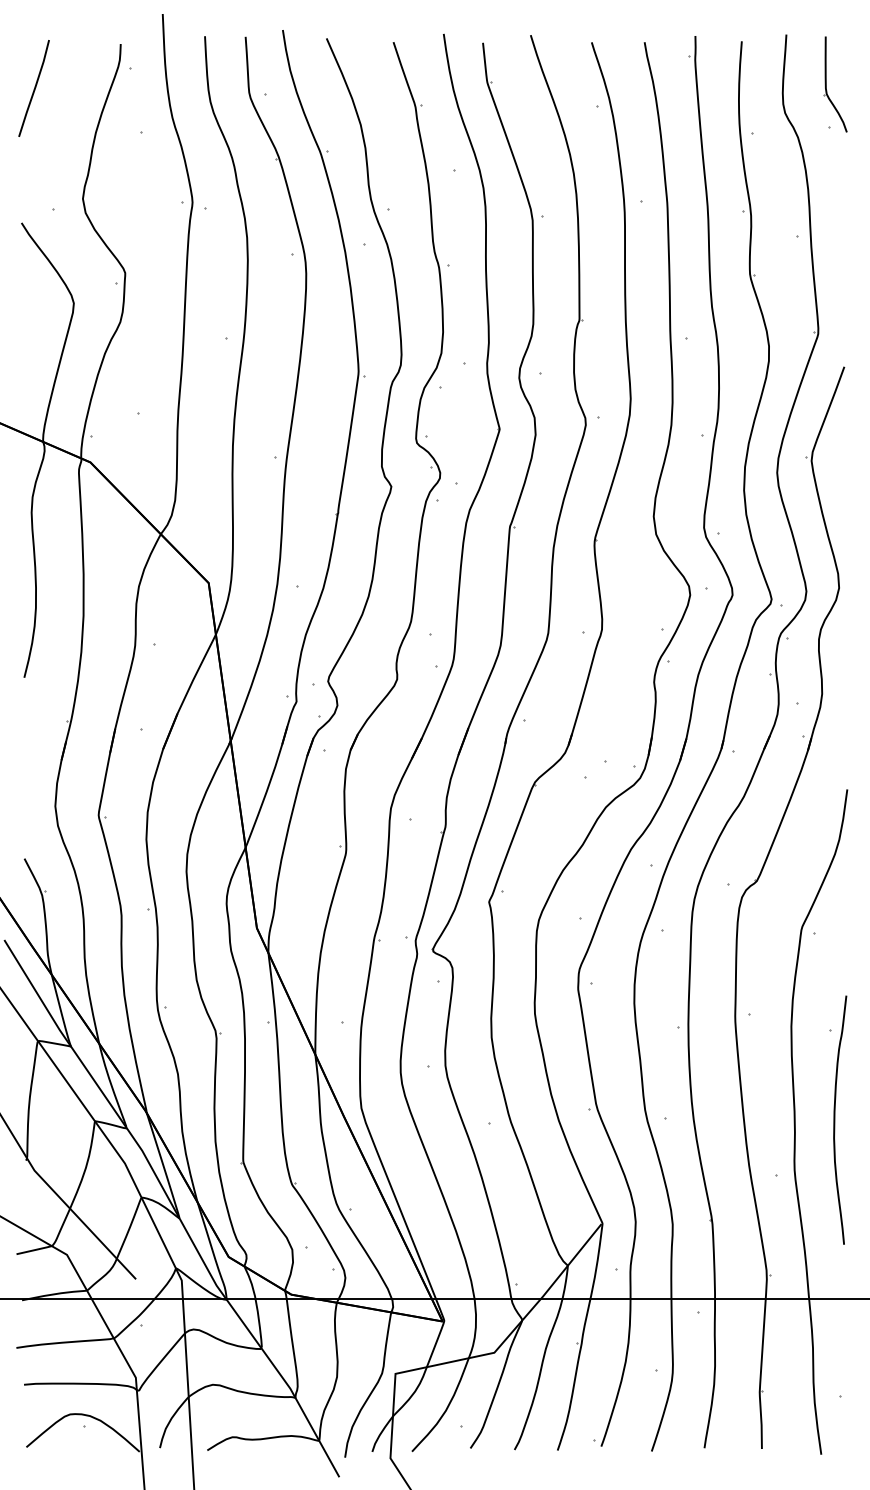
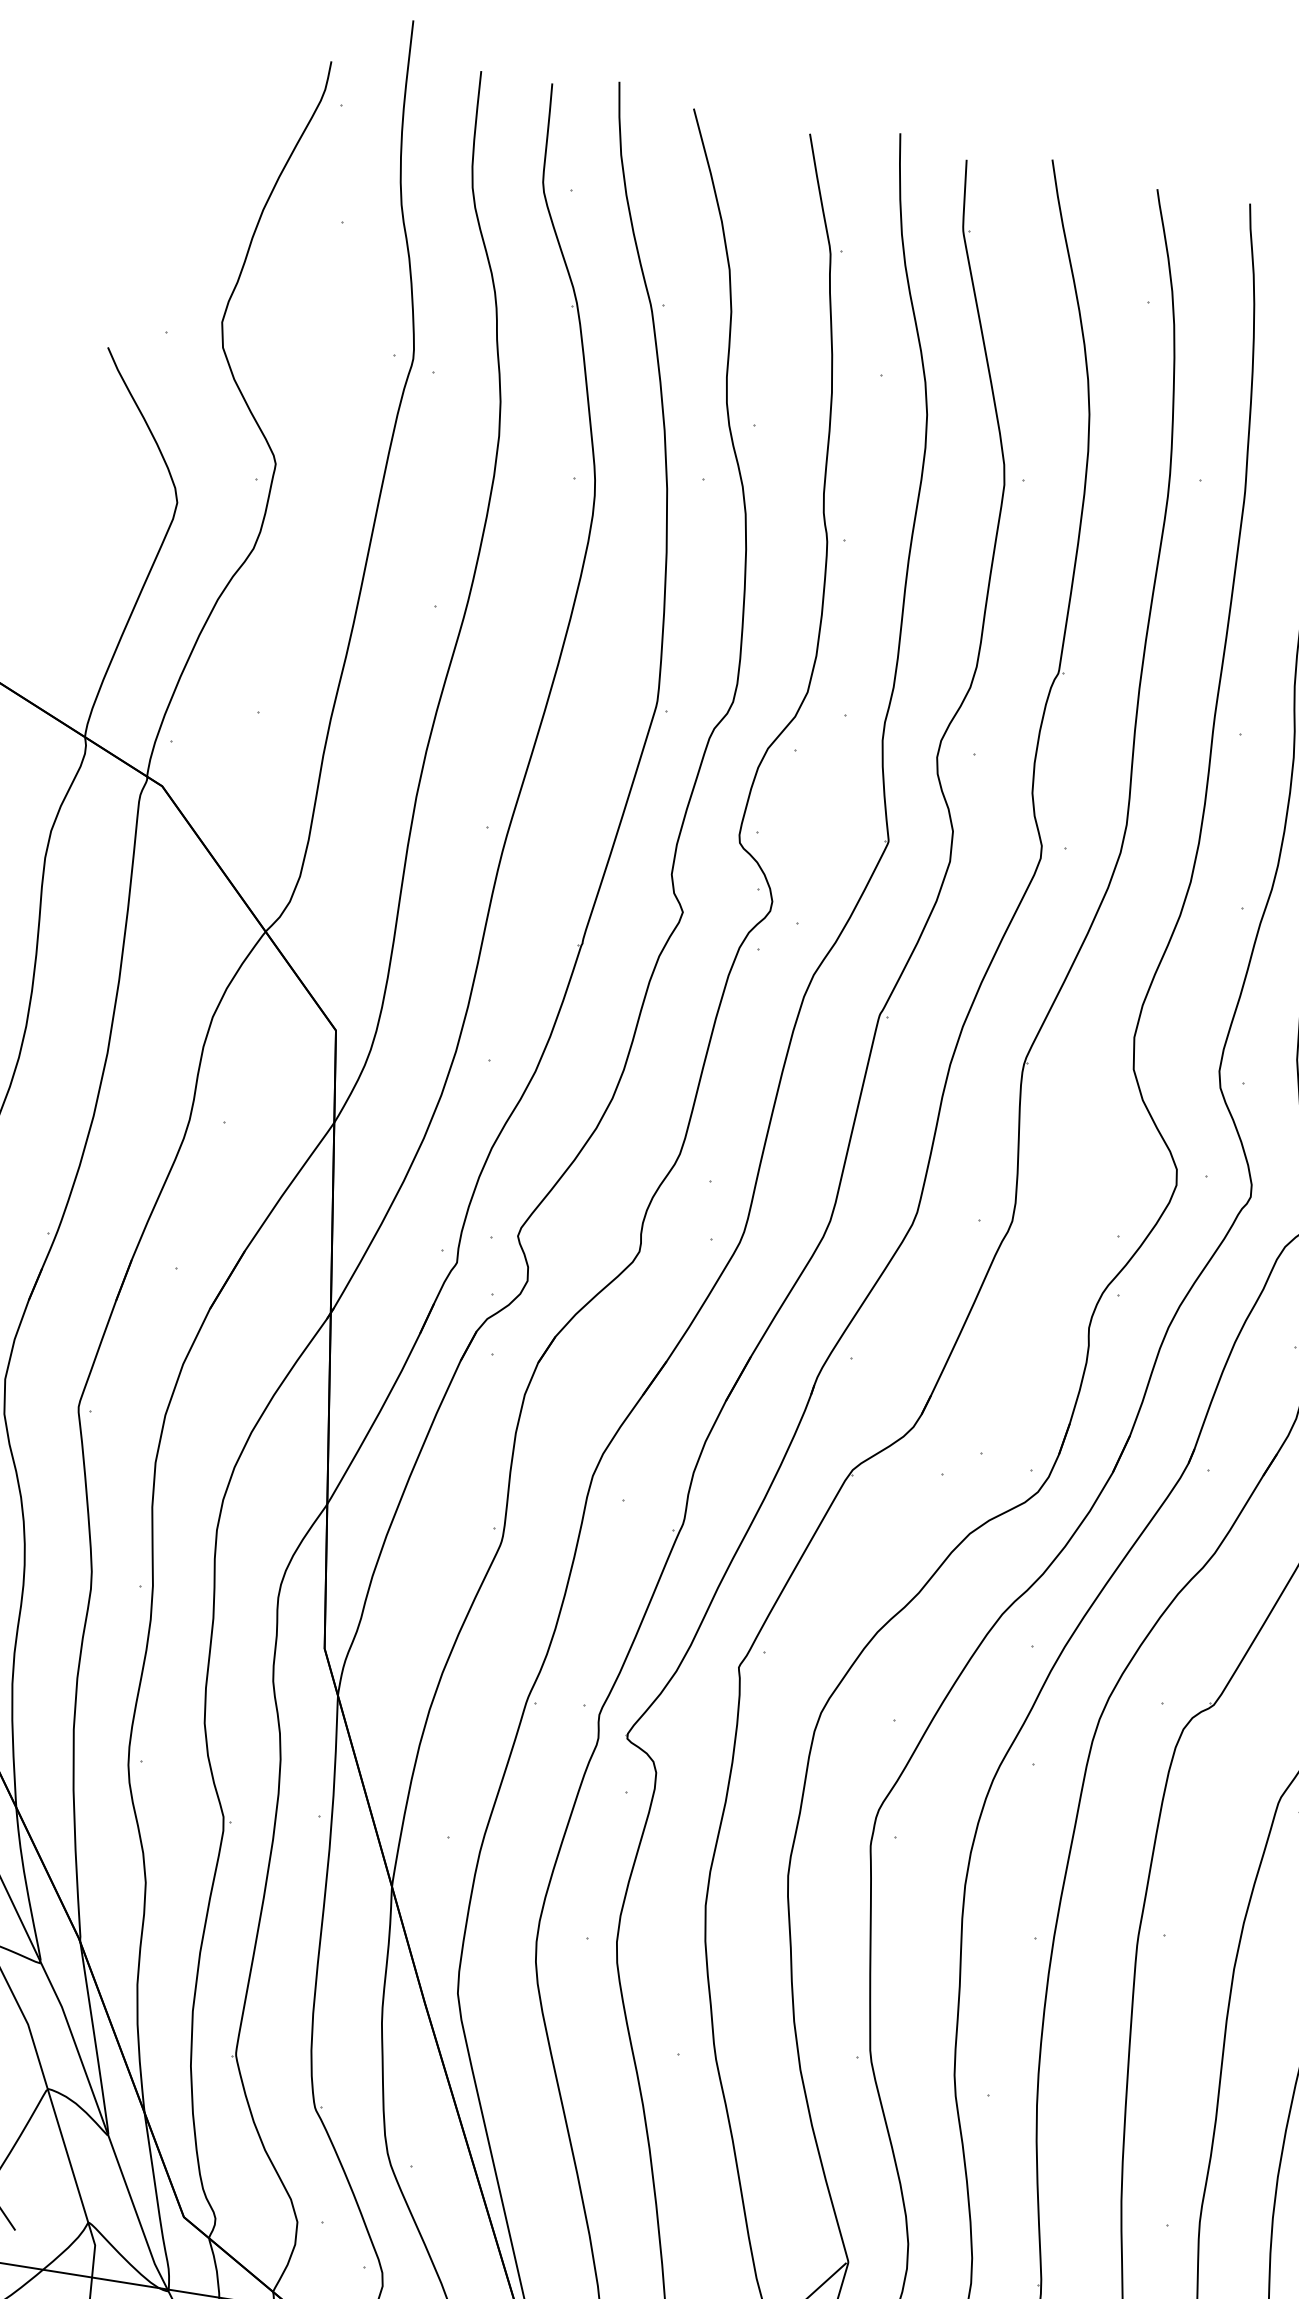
line: (34, 88) -> (167, 115), removed

